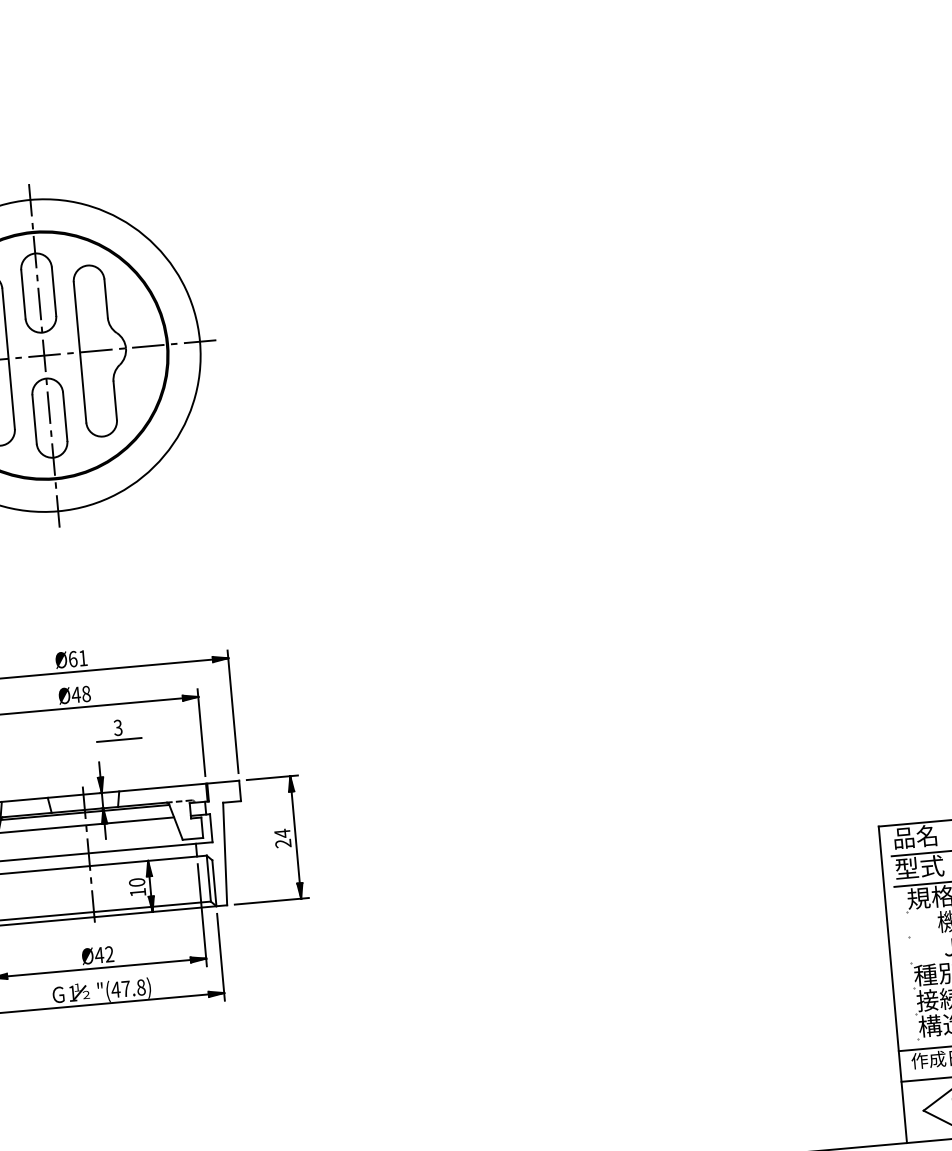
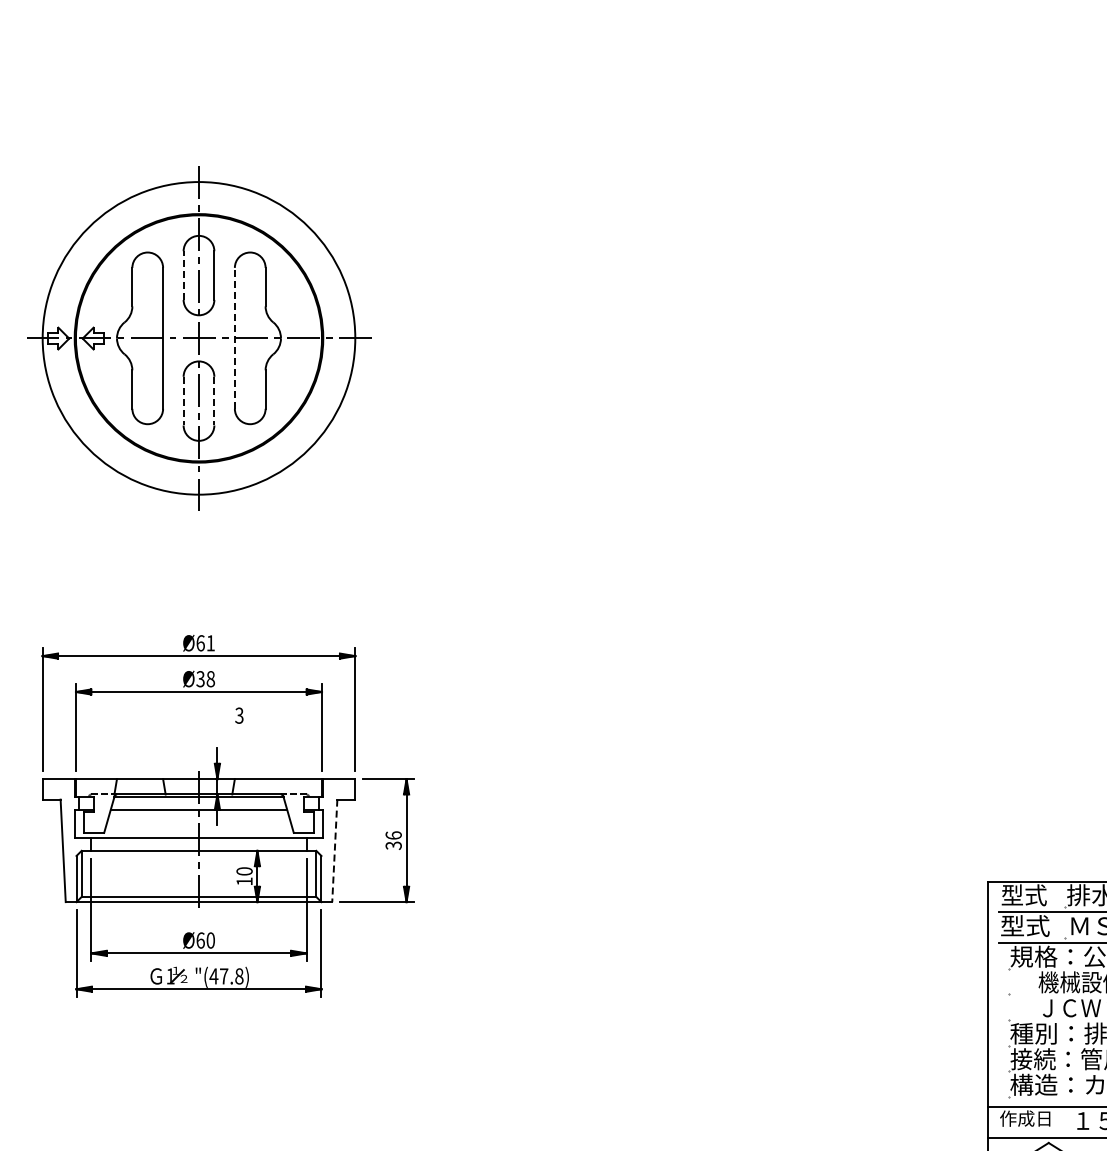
line: (23, 294) -> (183, 275), solid -> dashed
line: (79, 351) -> (234, 337), solid -> dashed
line: (65, 417) -> (214, 401), solid -> dashed
line: (34, 419) -> (183, 401), solid -> dashed
text: (76, 695) -> (200, 679), Ø48 -> Ø38
line: (119, 739) -> (239, 727), removed
text: (915, 837) -> (1023, 895), 品名 -> 型式
text: (282, 838) -> (393, 840), 24 -> 36
line: (224, 854) -> (334, 851), solid -> dashed
text: (104, 954) -> (205, 940), Ø42 -> Ø60

